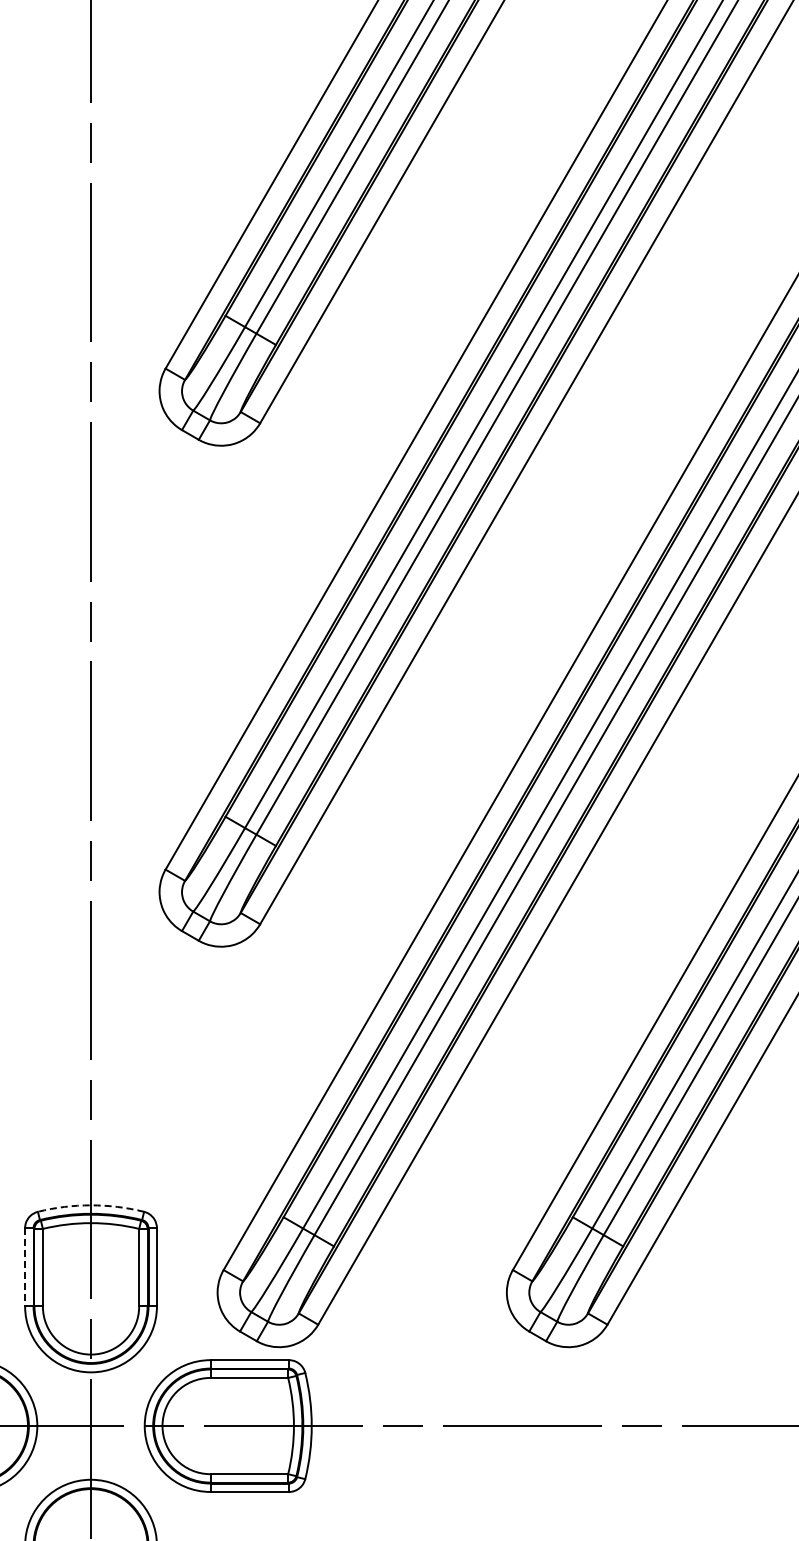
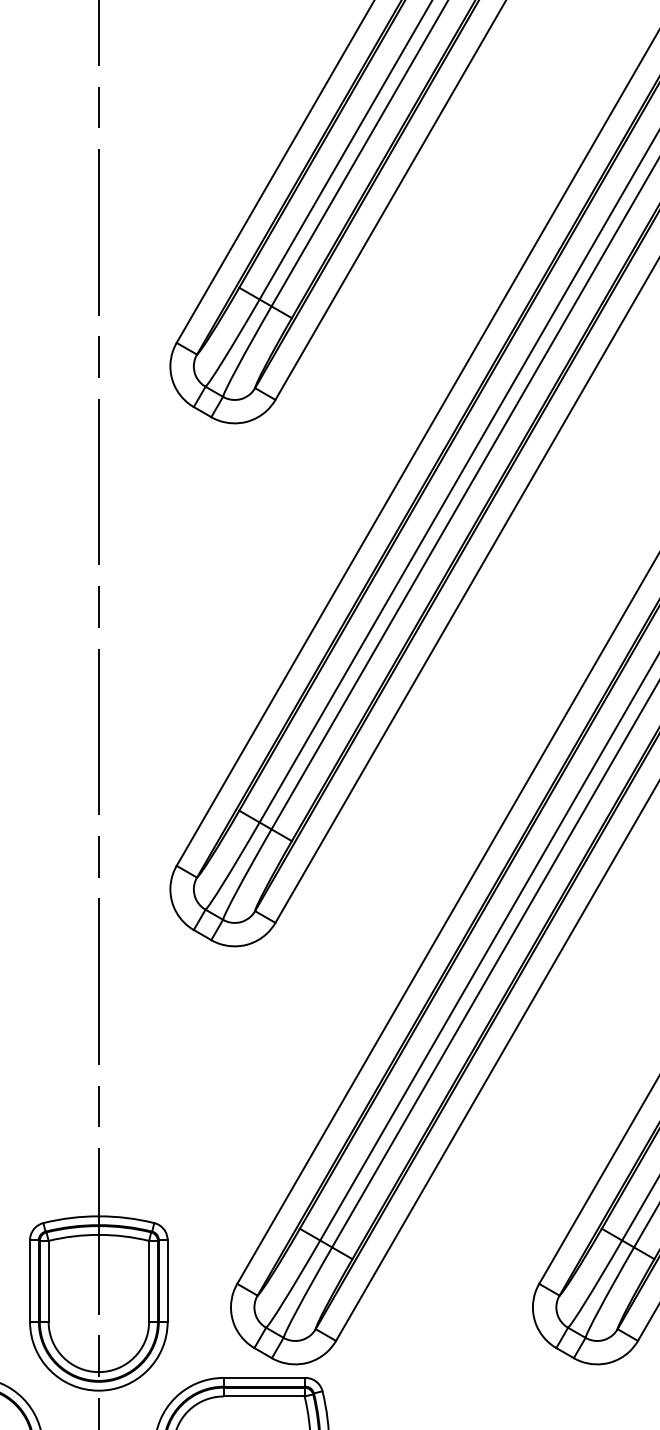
arc: (91, 1205) -> (99, 1216), dashed -> solid
line: (25, 1267) -> (30, 1281), dashed -> solid

